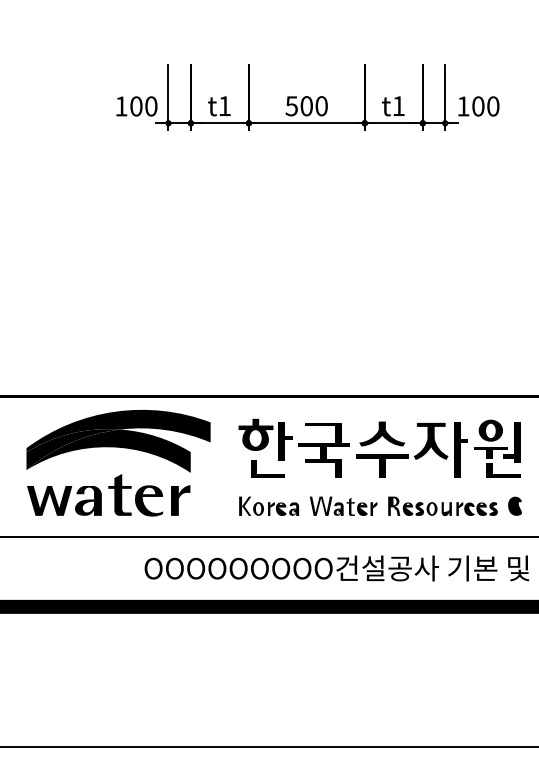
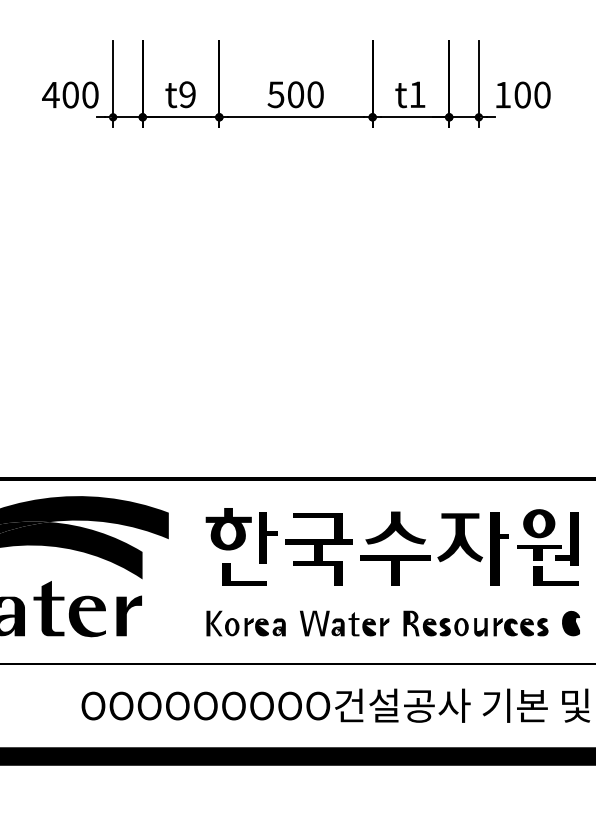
text: (121, 106) -> (51, 95), 100 -> 400
text: (224, 106) -> (187, 95), t1 -> t9

